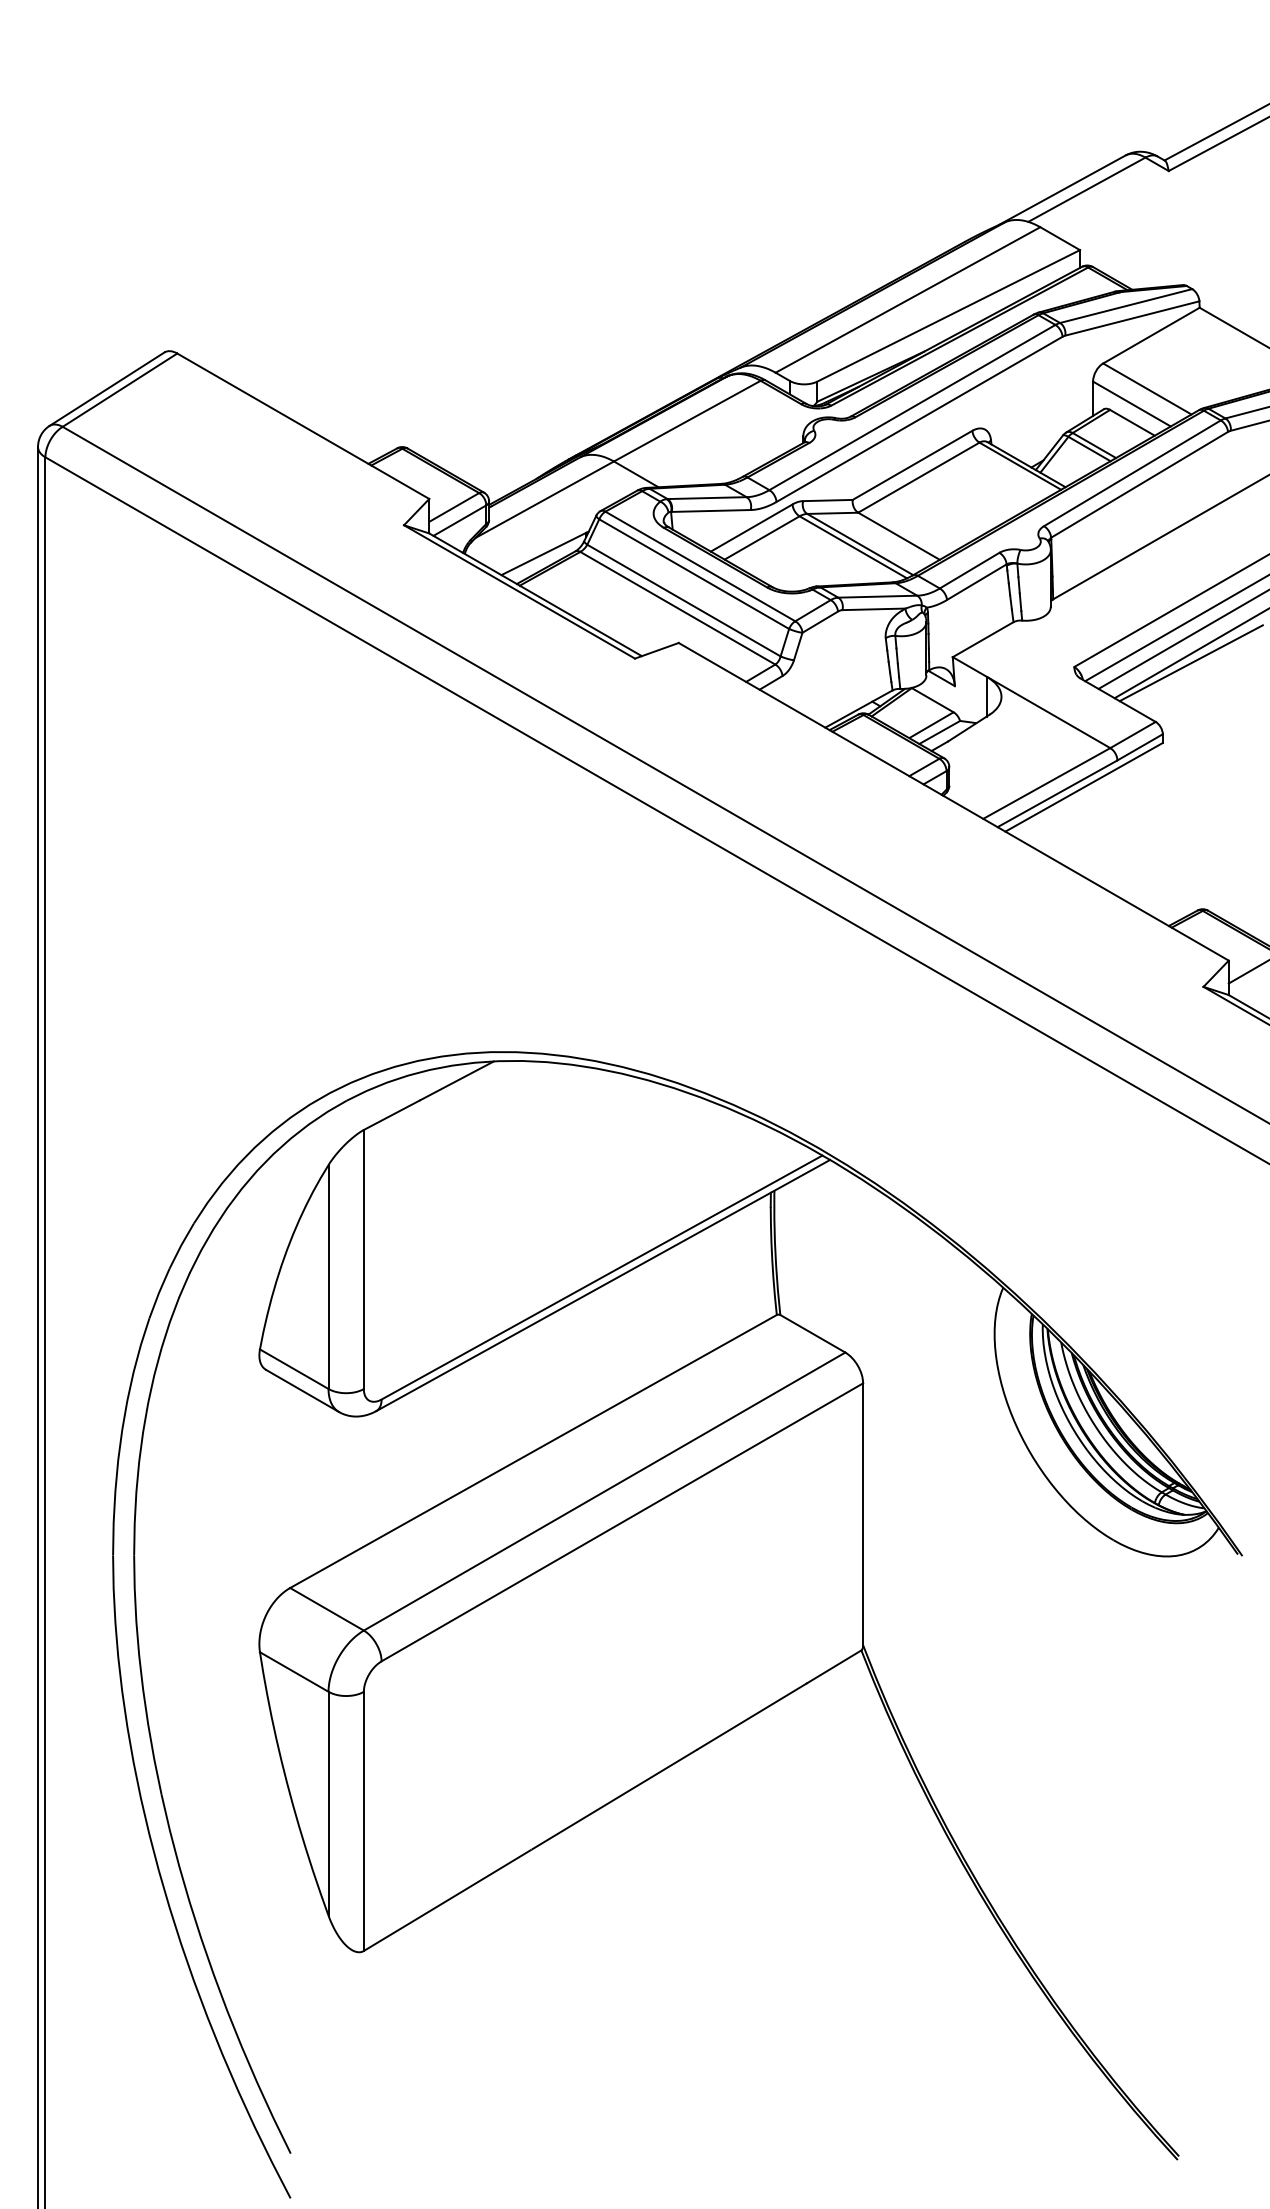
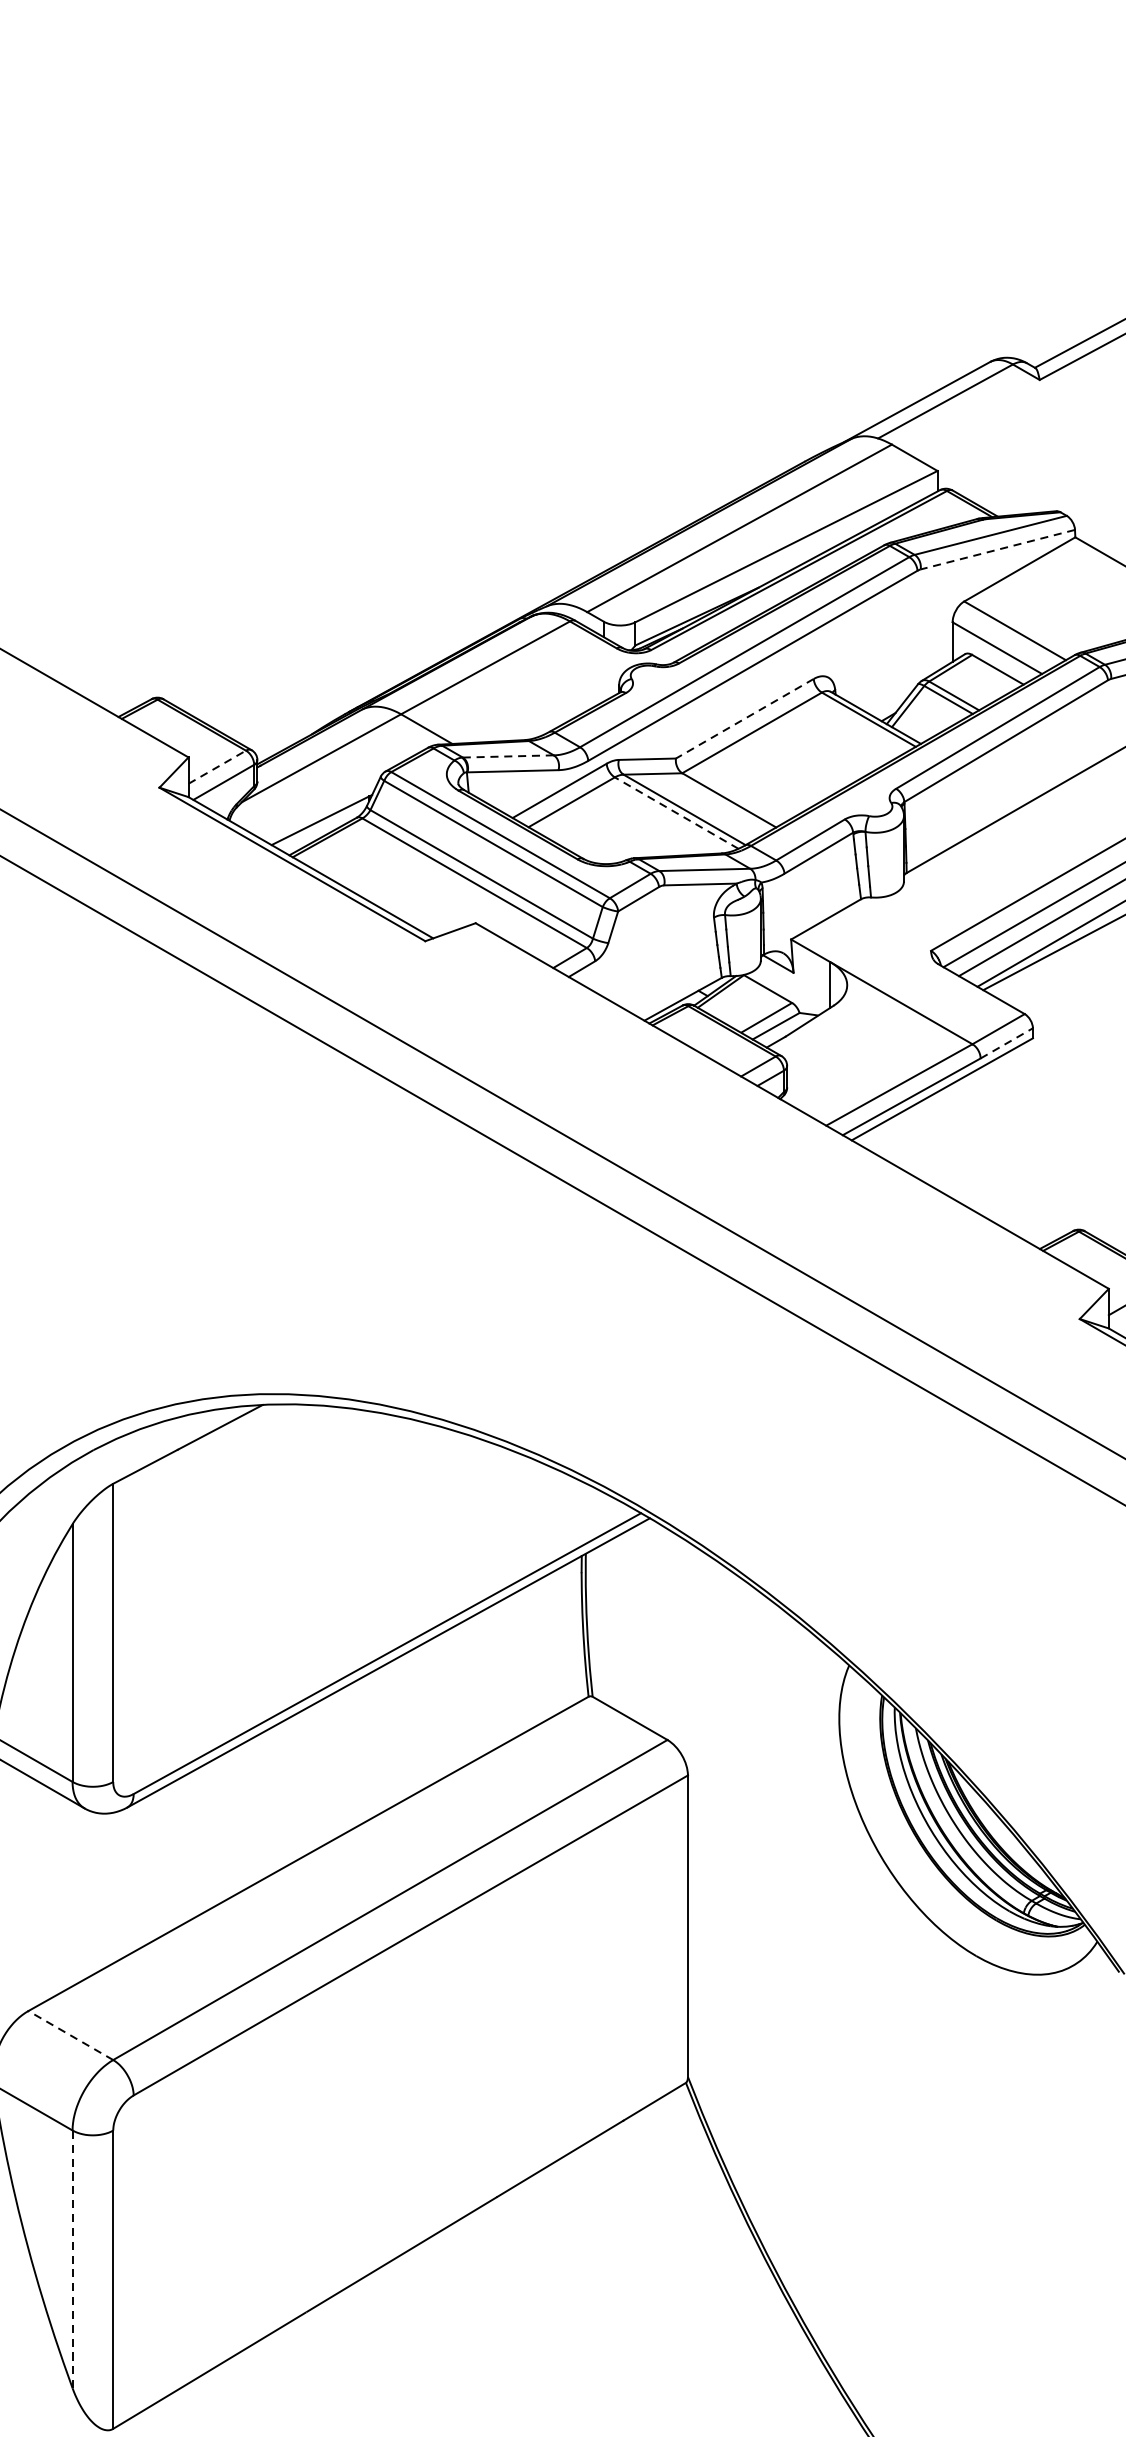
line: (1131, 318) -> (996, 549), solid -> dashed
line: (912, 465) -> (744, 718), solid -> dashed
line: (707, 498) -> (508, 756), solid -> dashed
line: (454, 507) -> (217, 767), solid -> dashed
line: (852, 547) -> (675, 813), solid -> dashed
line: (1140, 747) -> (1007, 1043), solid -> dashed
line: (327, 1609) -> (71, 2035), solid -> dashed
line: (328, 1803) -> (72, 2259), solid -> dashed

